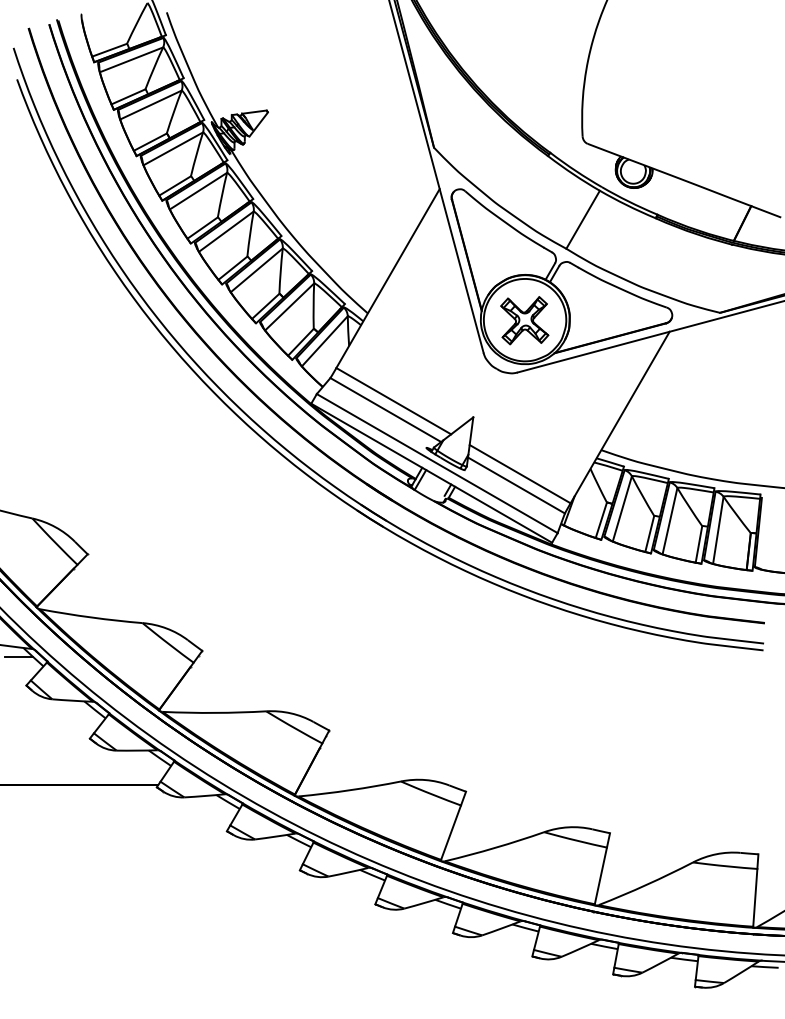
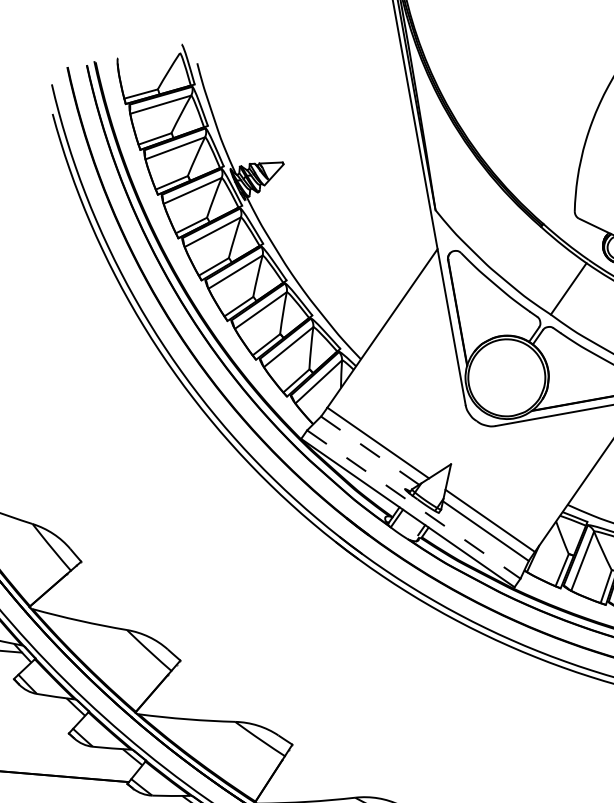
part: (524, 320) -> (506, 378), removed
line: (385, 410) -> (369, 451), solid -> dashed
line: (437, 463) -> (414, 504), solid -> dashed

